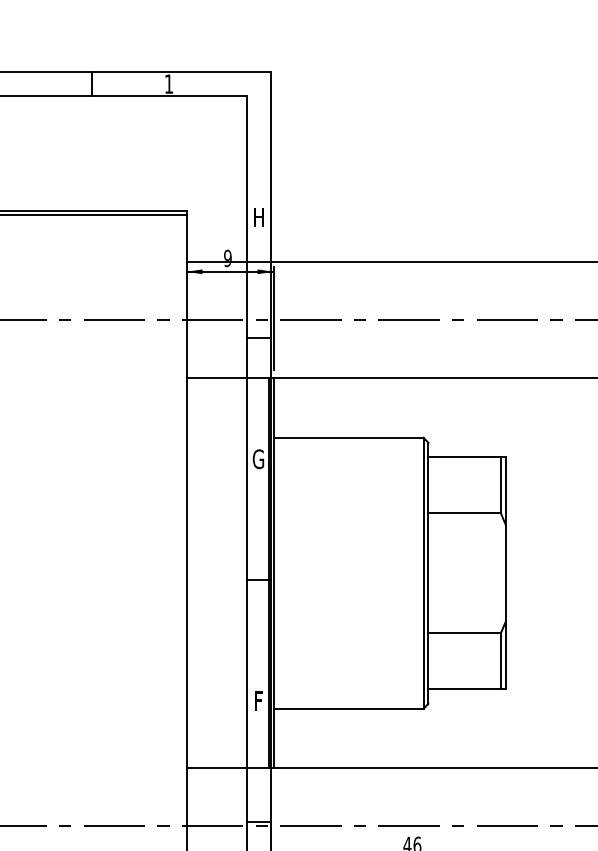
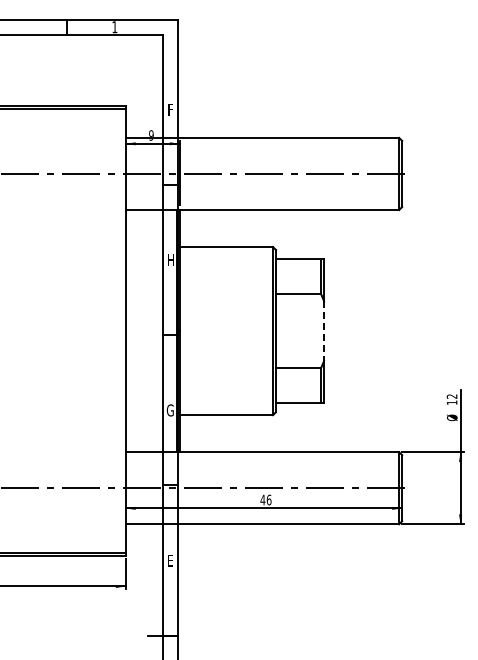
text: (260, 216) -> (171, 109), H -> F
text: (258, 459) -> (170, 260), G -> H
line: (506, 573) -> (324, 331), solid -> dashed
text: (256, 701) -> (169, 410), F -> G

